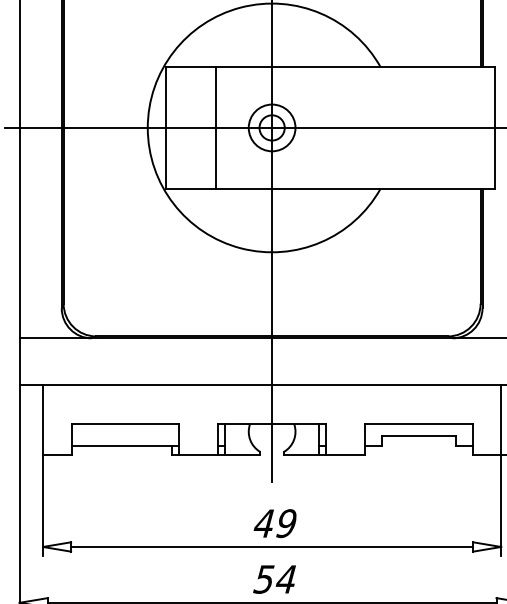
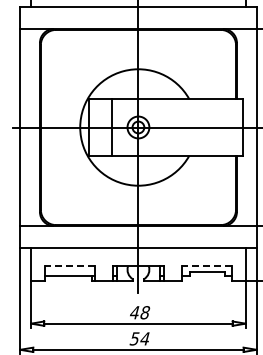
line: (124, 424) -> (69, 266), solid -> dashed
line: (417, 424) -> (206, 266), solid -> dashed
text: (287, 523) -> (145, 312), 49 -> 48

